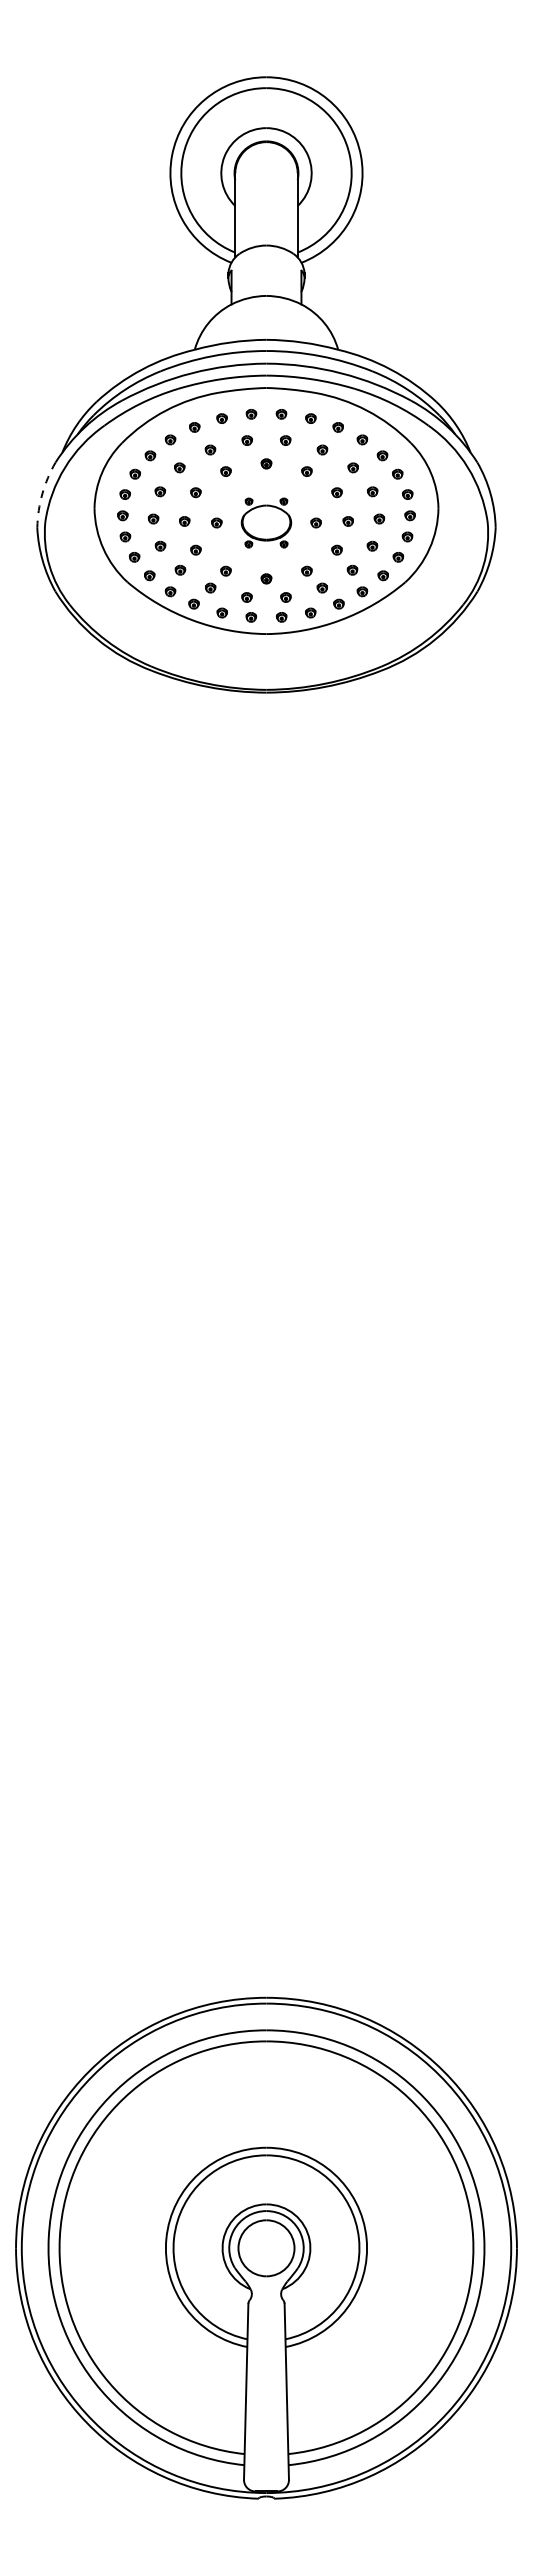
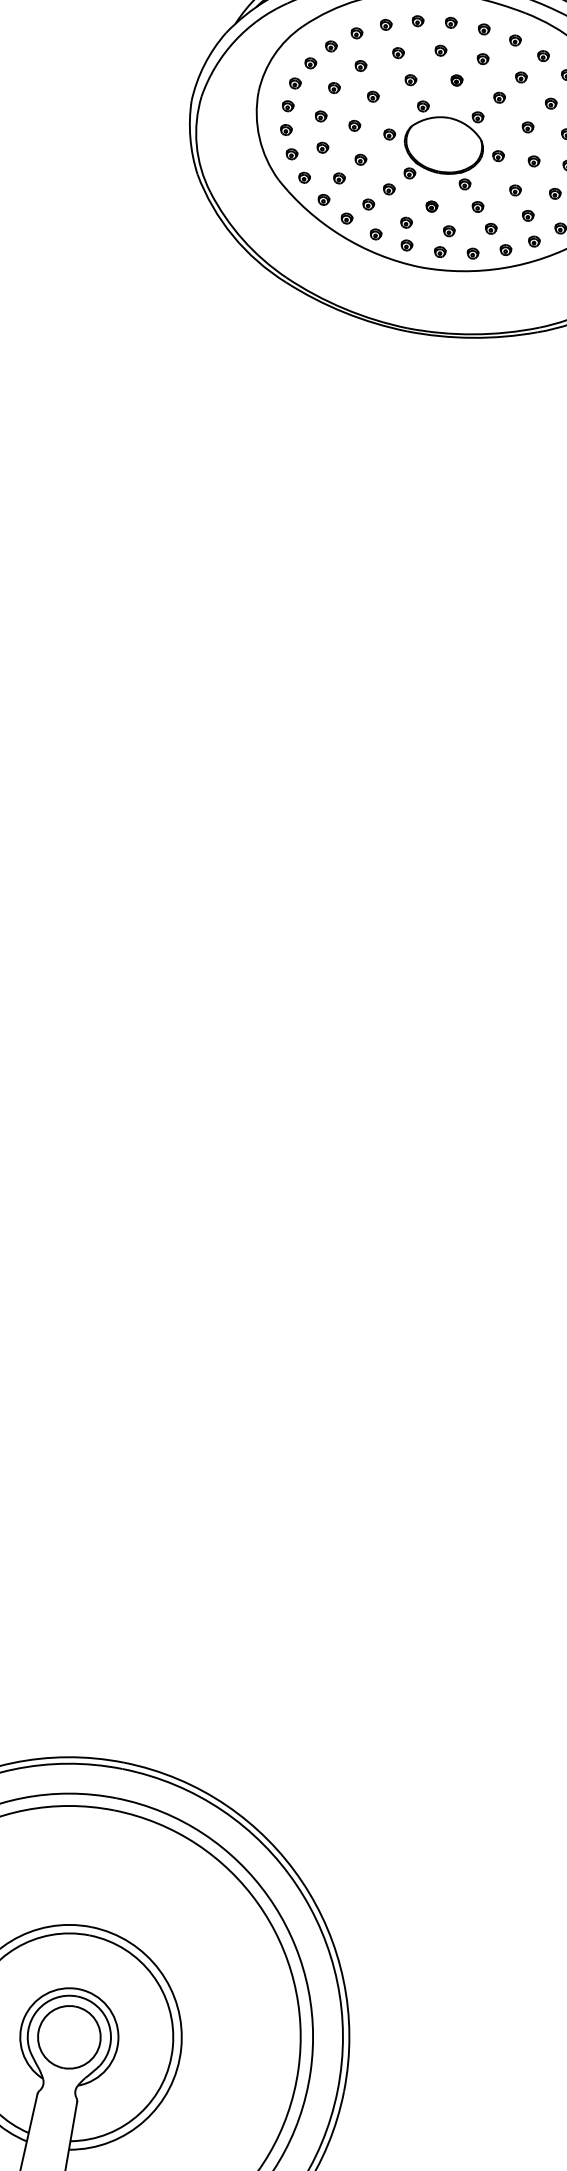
arc: (42, 493) -> (204, 64), dashed -> solid
part: (266, 522) -> (444, 144), size x1.43

